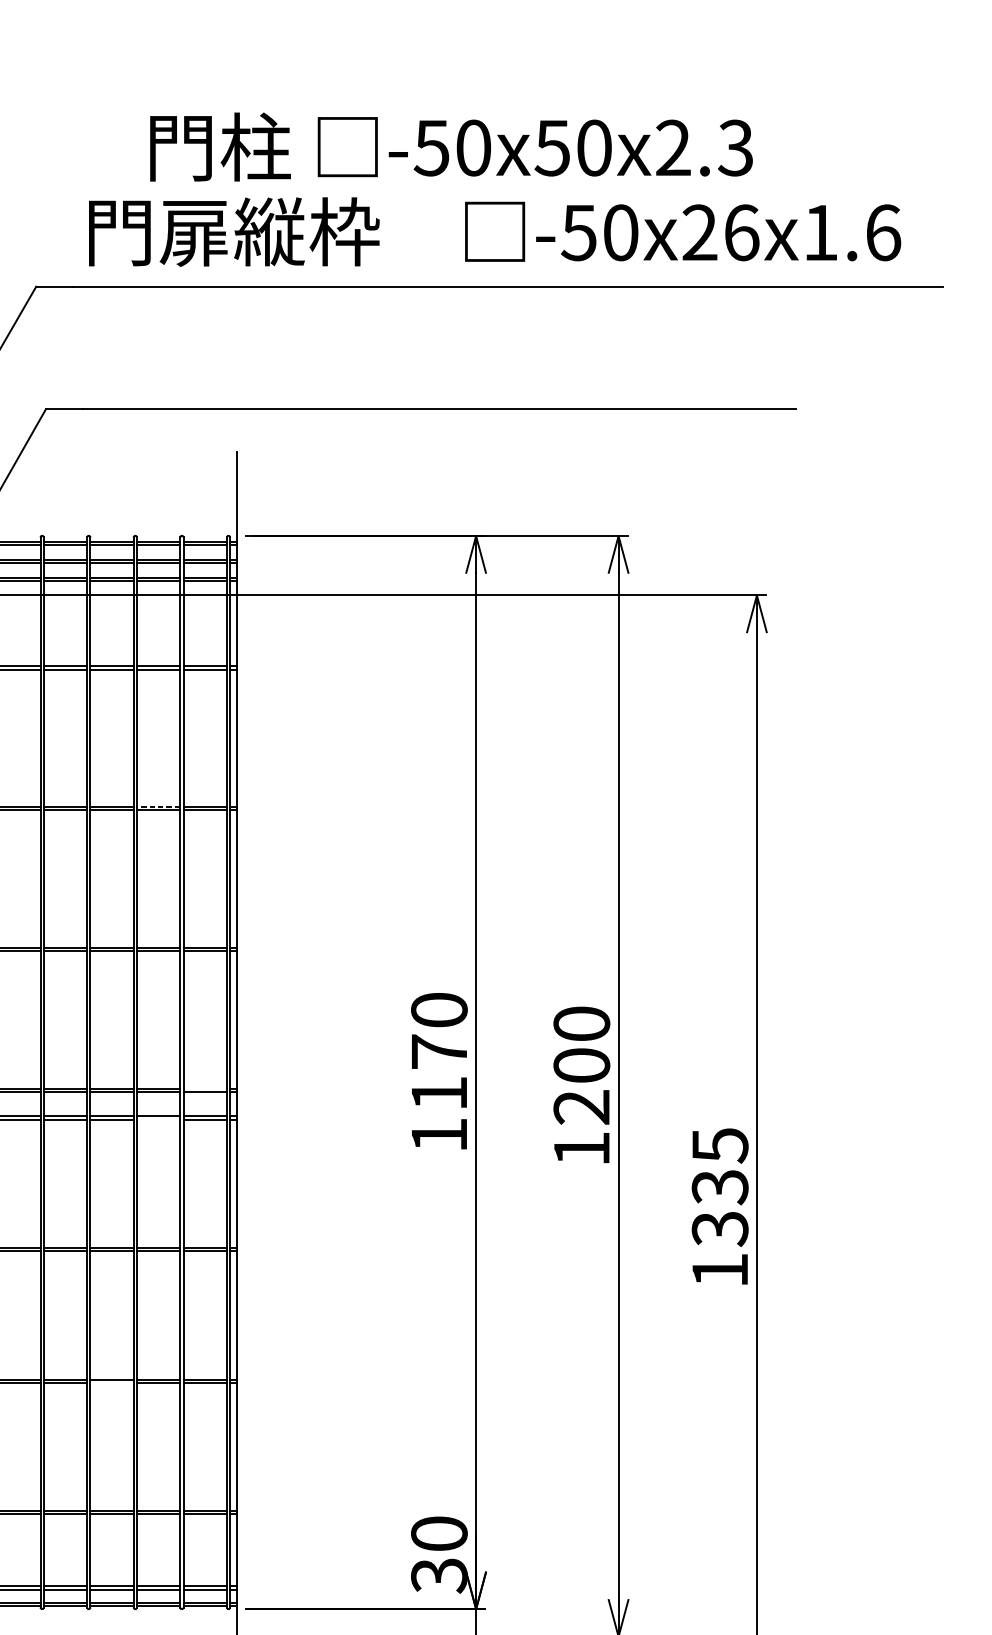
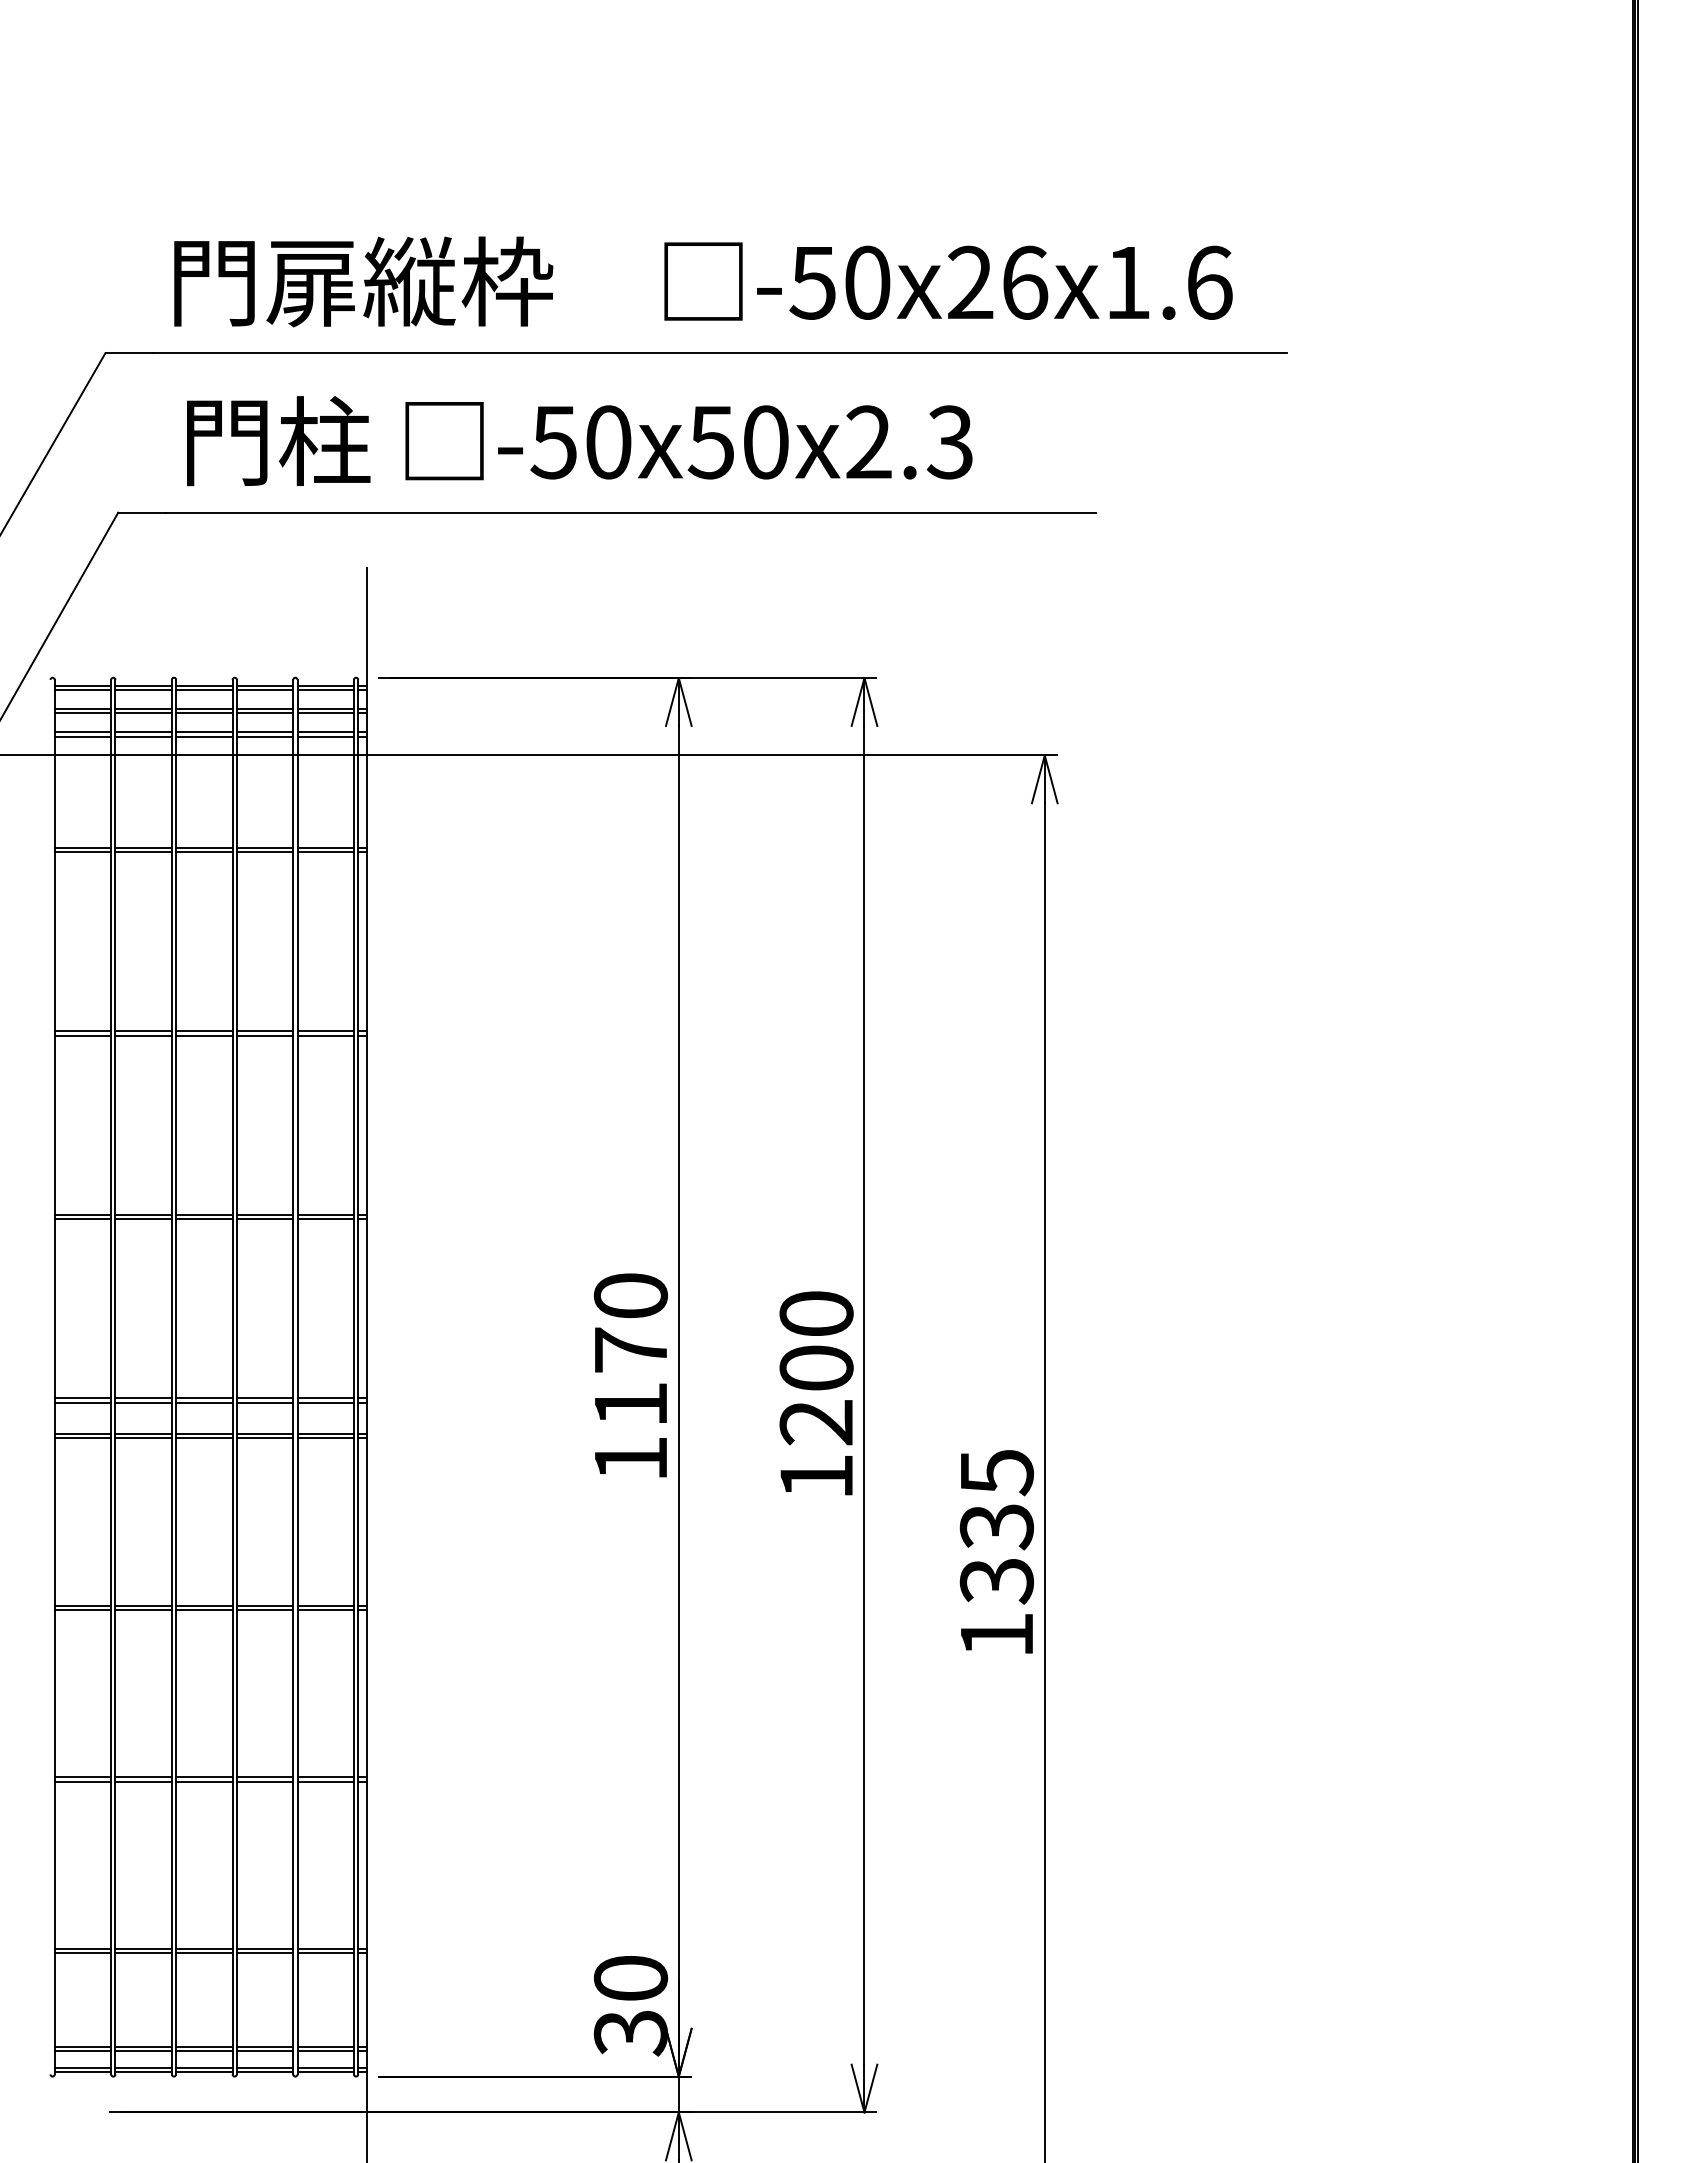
text: (451, 147) -> (579, 441), moved
line: (158, 807) -> (264, 1031), dashed -> solid
line: (205, 1088) -> (325, 1398), added
line: (158, 1119) -> (264, 1438), added
line: (112, 1382) -> (204, 1781), added

